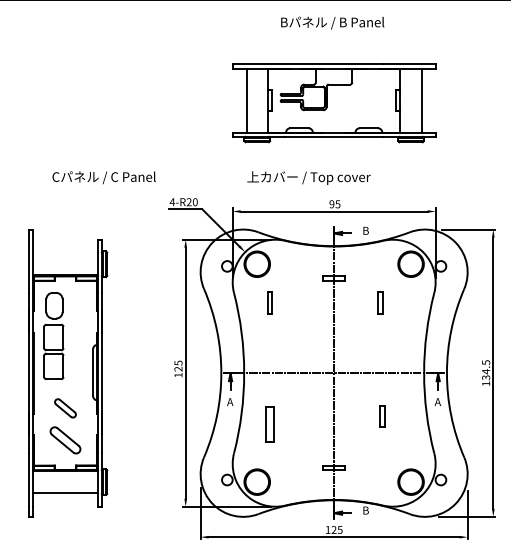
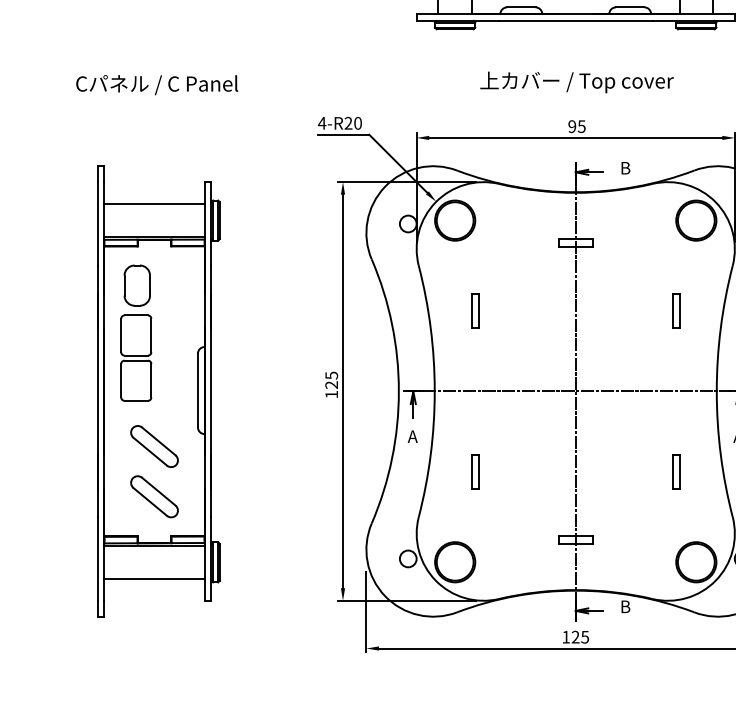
text: (103, 177) -> (156, 84), moved
text: (308, 177) -> (576, 81), moved
line: (65, 253) -> (154, 203), added
part: (269, 302) -> (474, 310), moved
part: (380, 302) -> (676, 310), moved
part: (65, 408) -> (154, 446), size x1.43
part: (382, 416) -> (676, 471), moved
part: (269, 424) -> (474, 471), size x0.62

